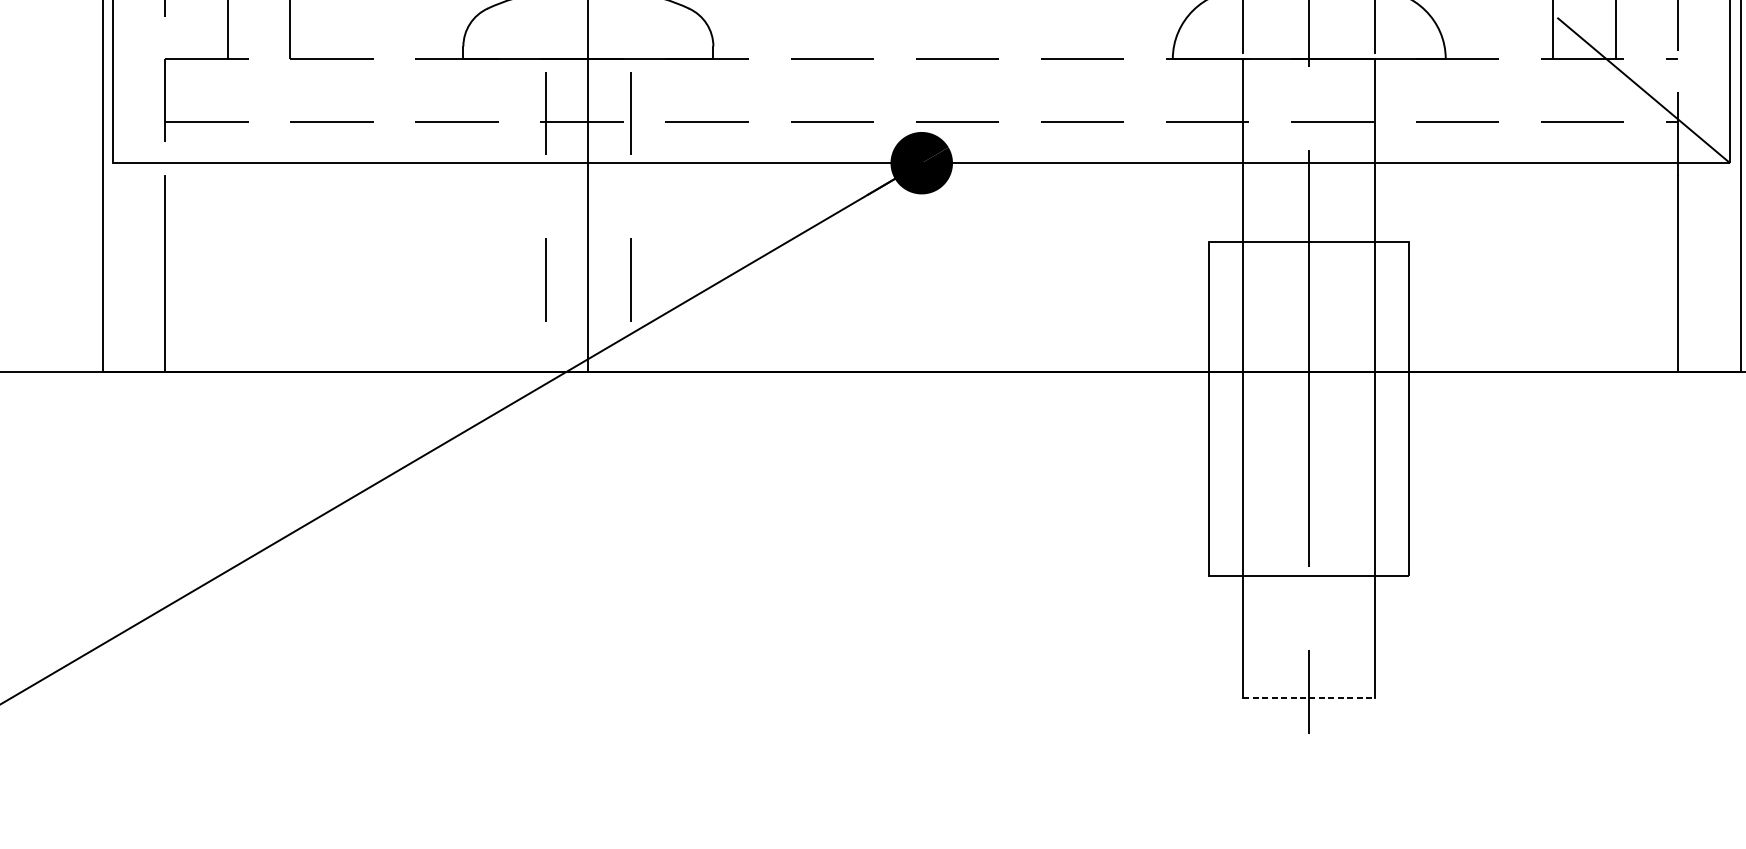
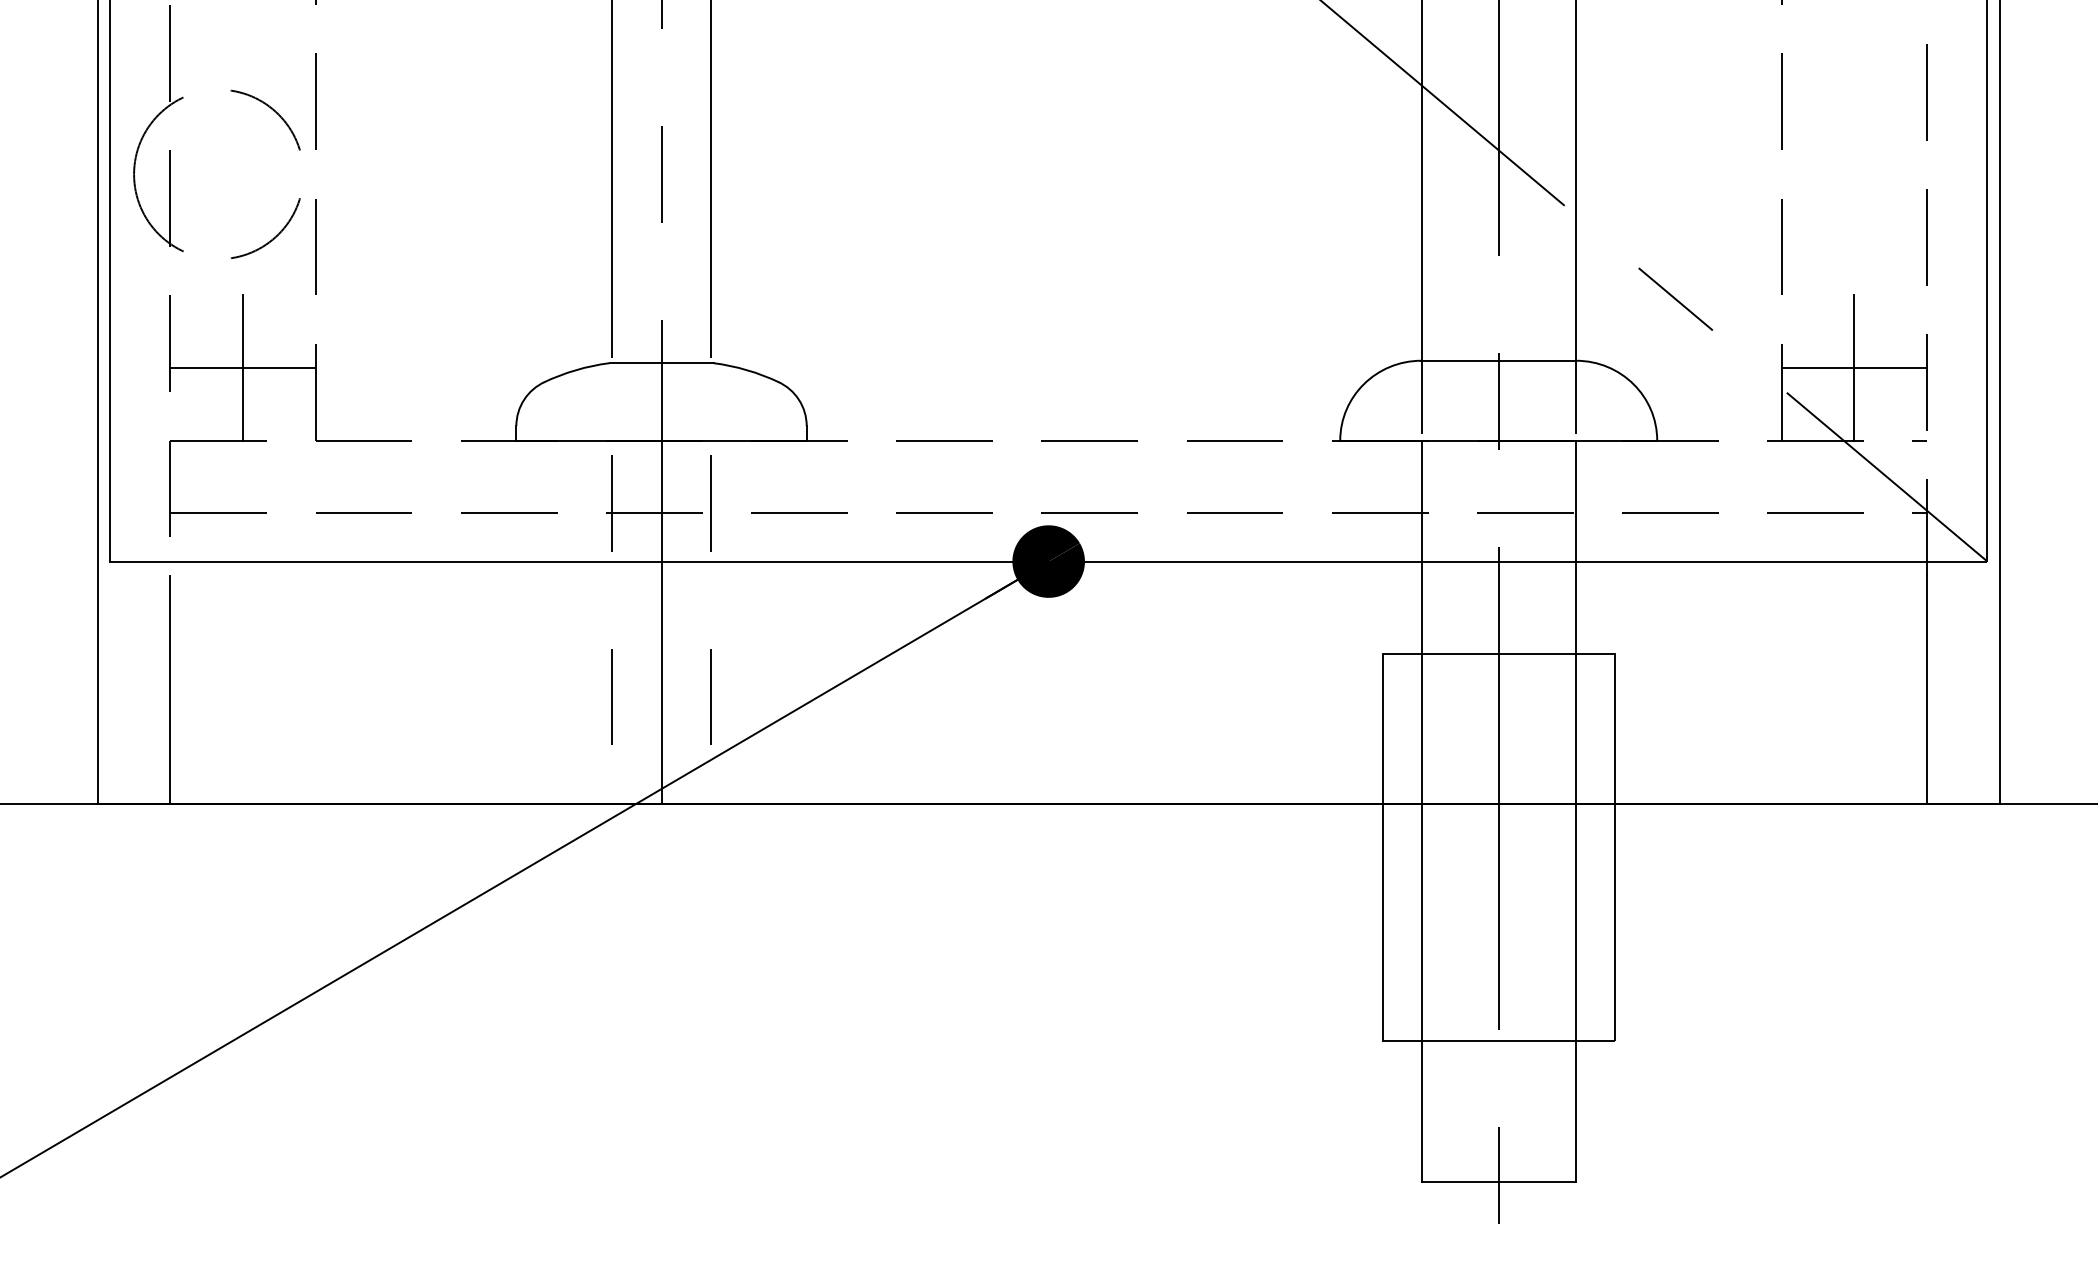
line: (1309, 697) -> (1498, 1182), dashed -> solid

